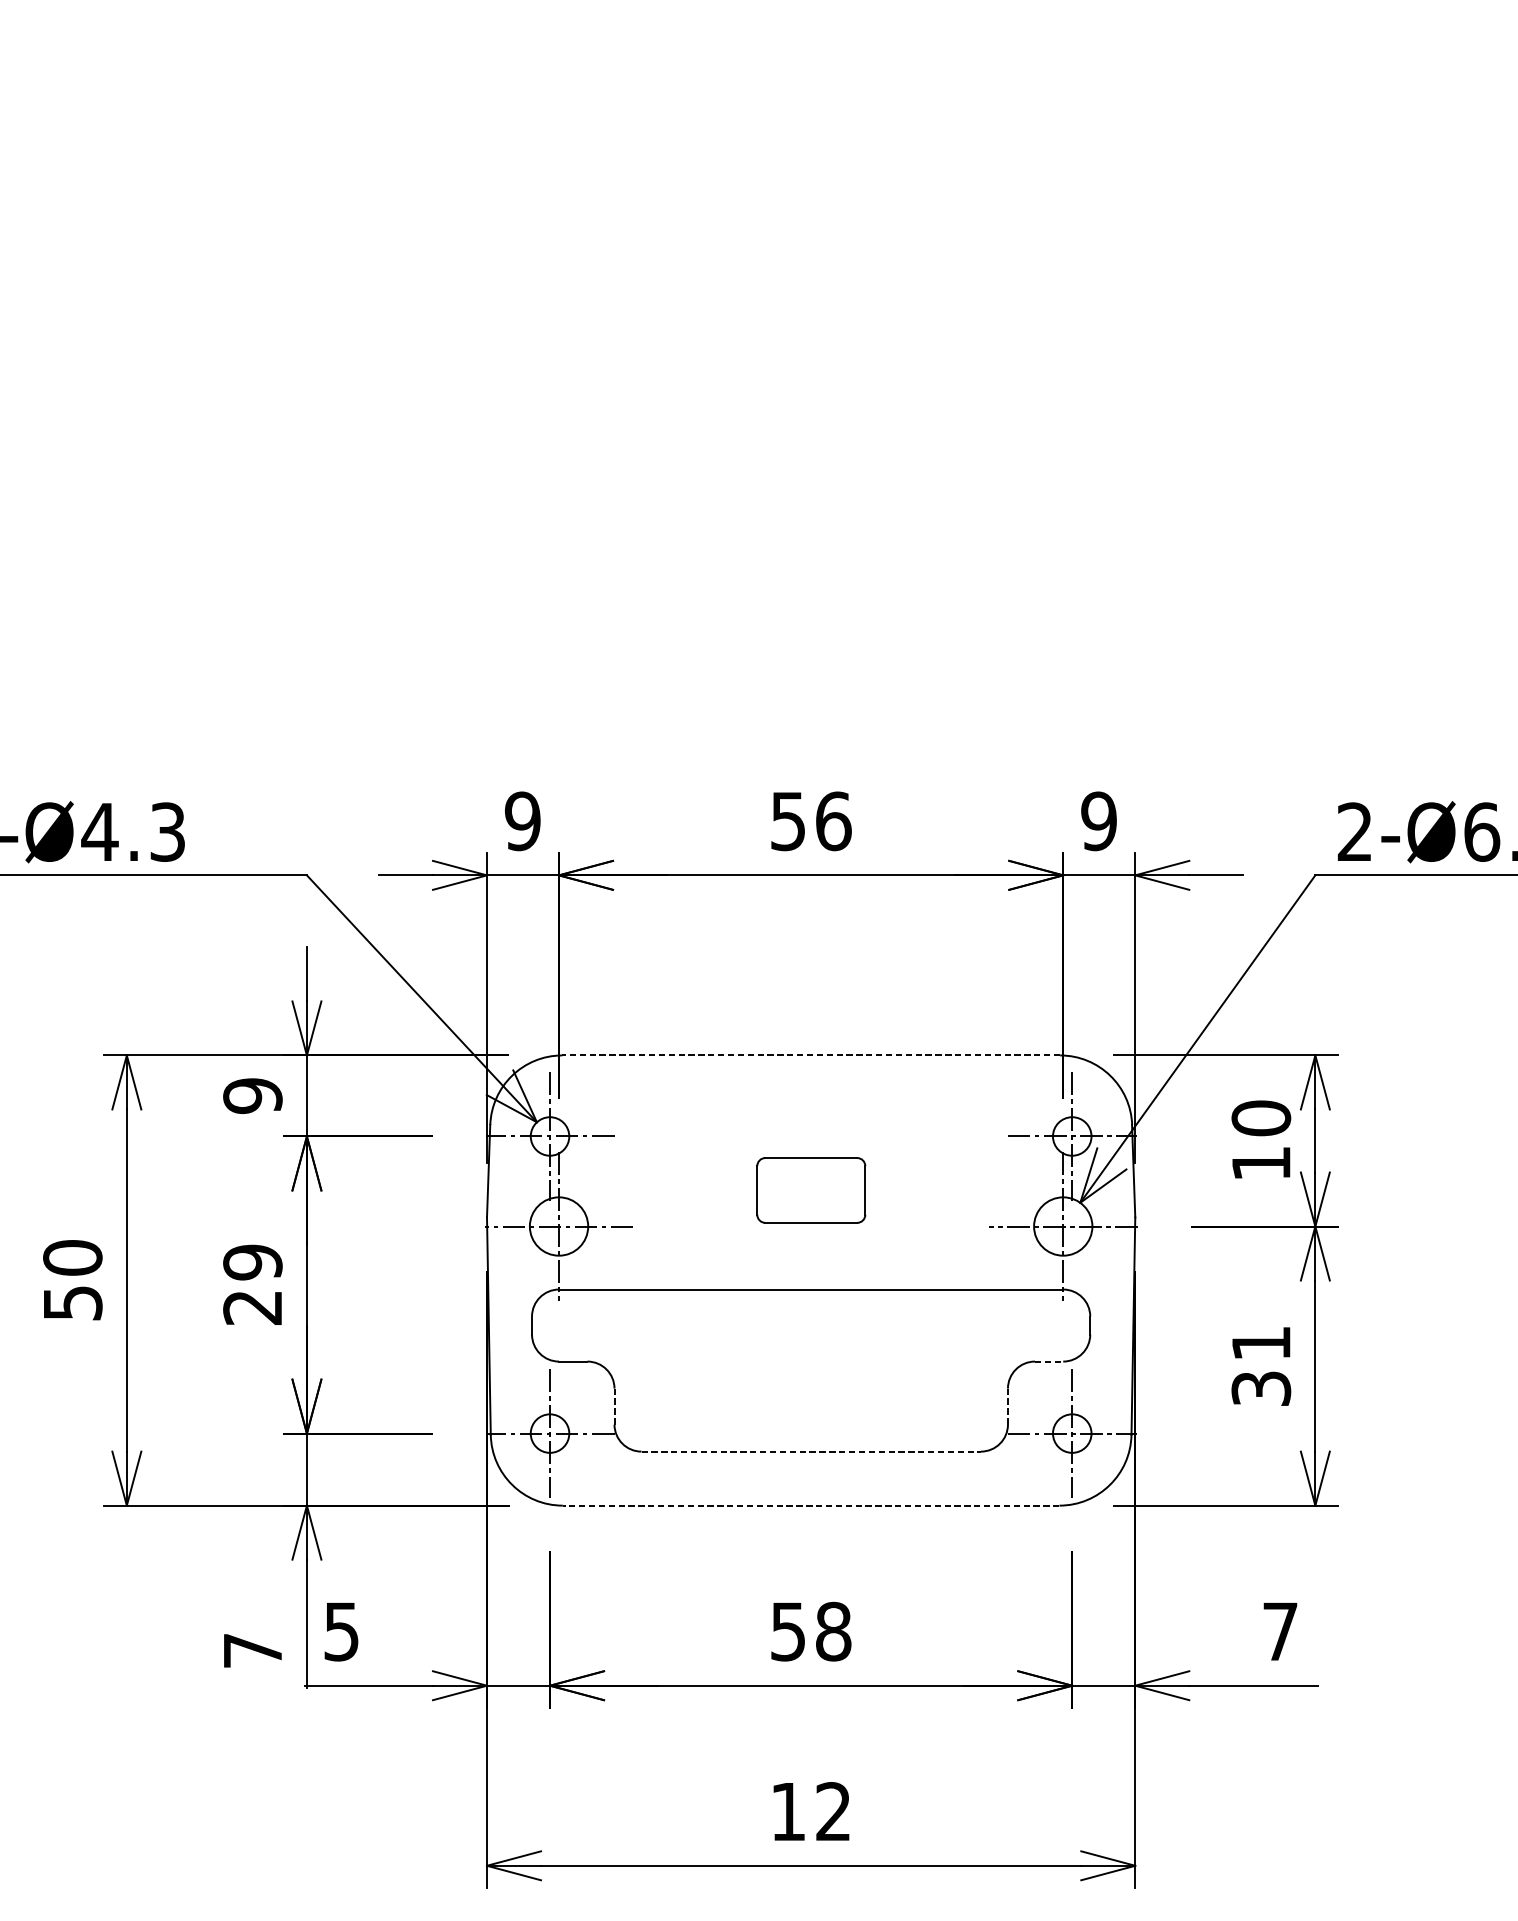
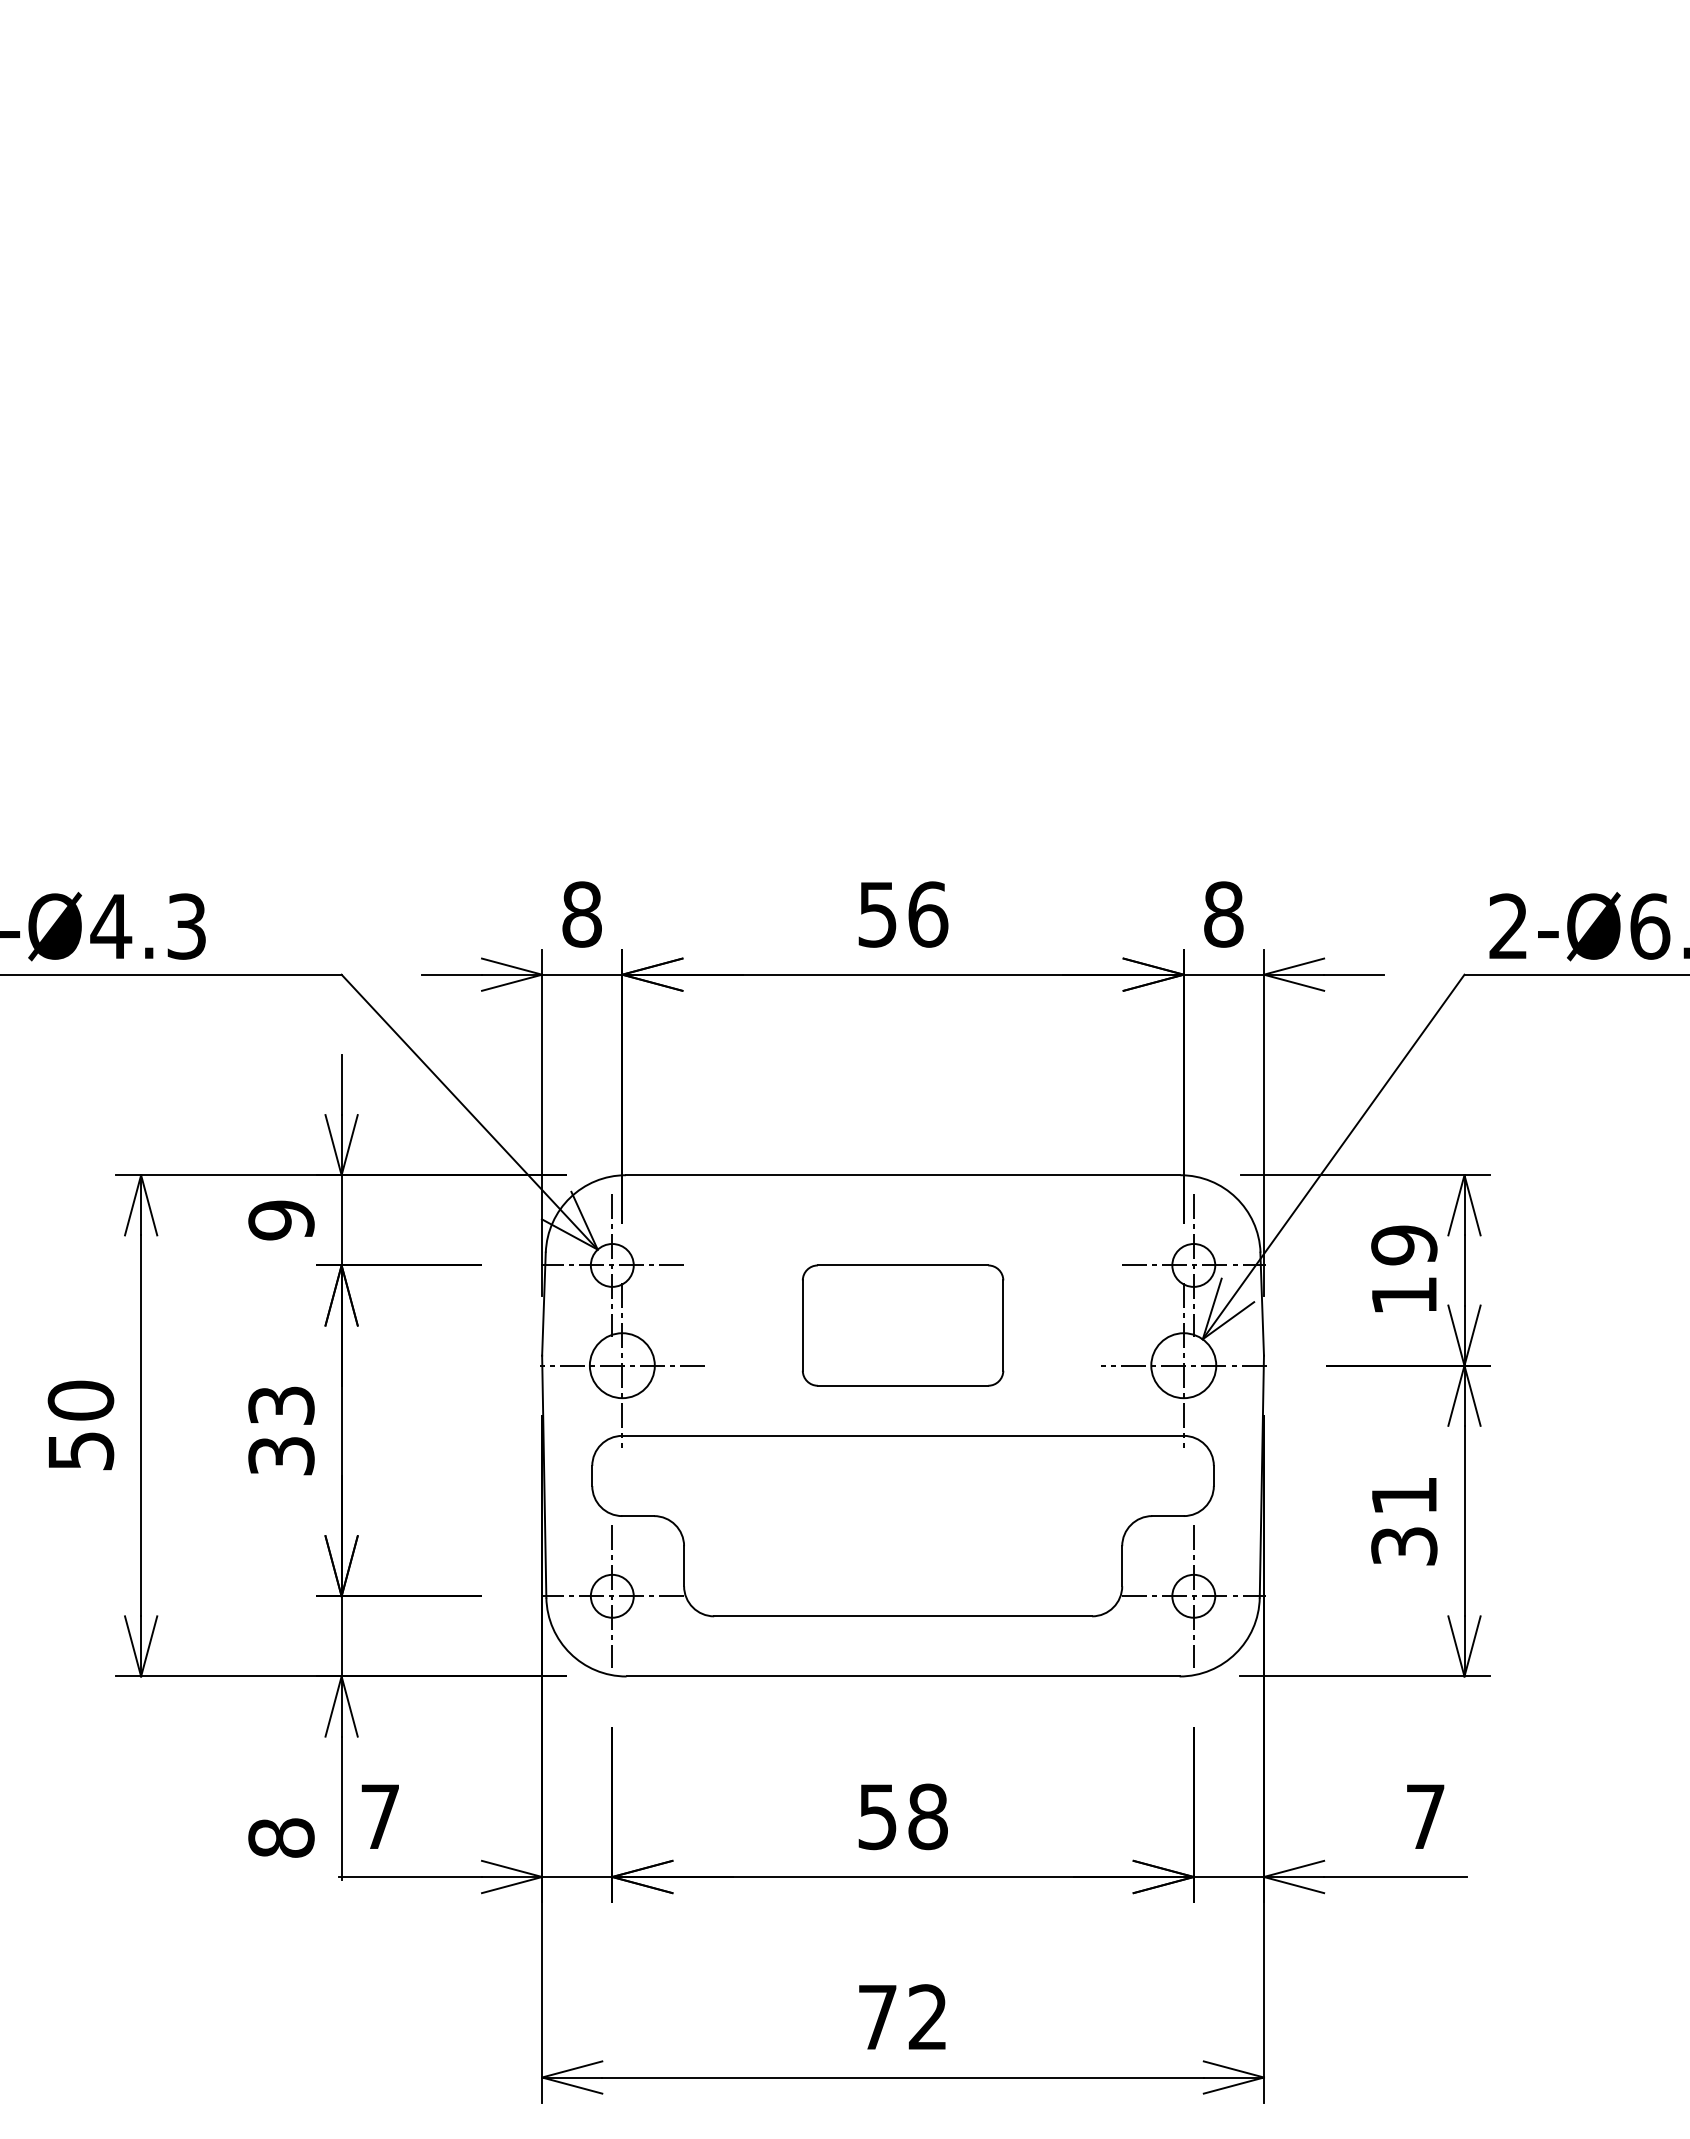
text: (522, 821) -> (581, 914), 9 -> 8
text: (1098, 821) -> (1223, 914), 9 -> 8
line: (810, 1055) -> (902, 1175), dashed -> solid
text: (1261, 1118) -> (1404, 1245), 10 -> 19
part: (811, 1190) -> (903, 1325), size x1.67
text: (252, 1284) -> (281, 1430), 29 -> 33
line: (1049, 1361) -> (1168, 1516), dashed -> solid
line: (614, 1406) -> (684, 1566), dashed -> solid
line: (1008, 1406) -> (1122, 1566), dashed -> solid
line: (811, 1451) -> (903, 1616), dashed -> solid
line: (811, 1505) -> (903, 1676), dashed -> solid
text: (340, 1632) -> (379, 1817), 5 -> 7
text: (252, 1650) -> (281, 1837), 7 -> 8
text: (788, 1811) -> (877, 2017), 12 -> 72

